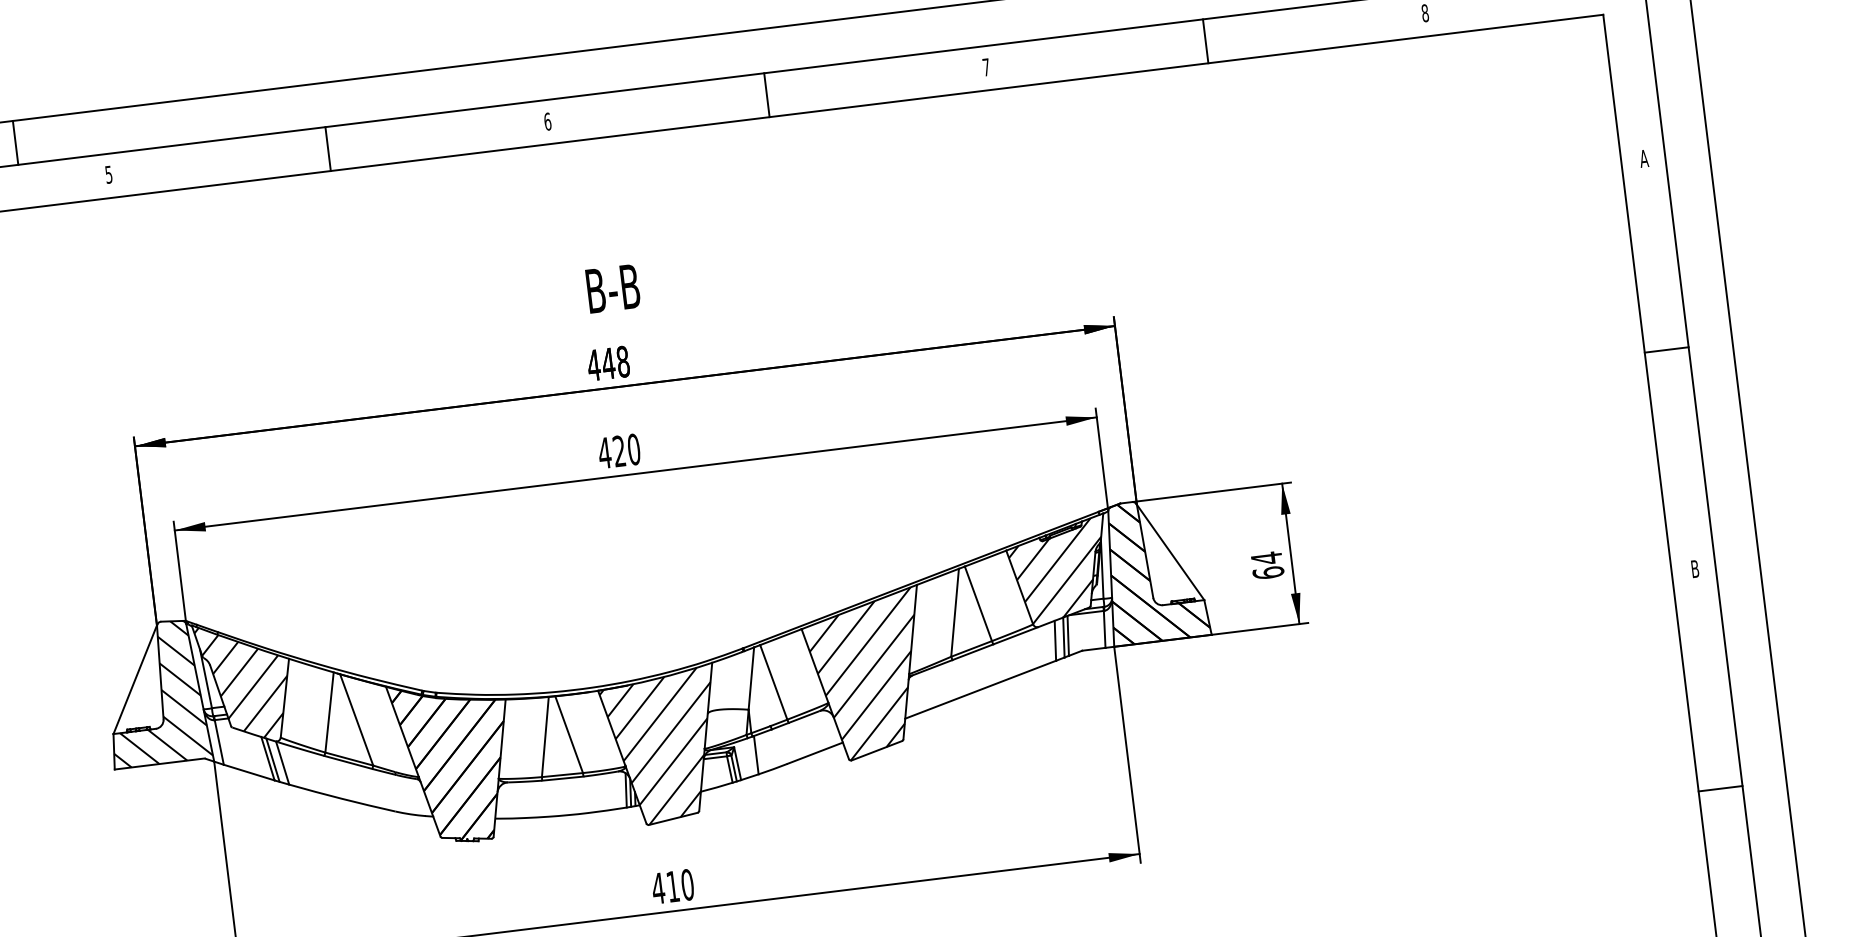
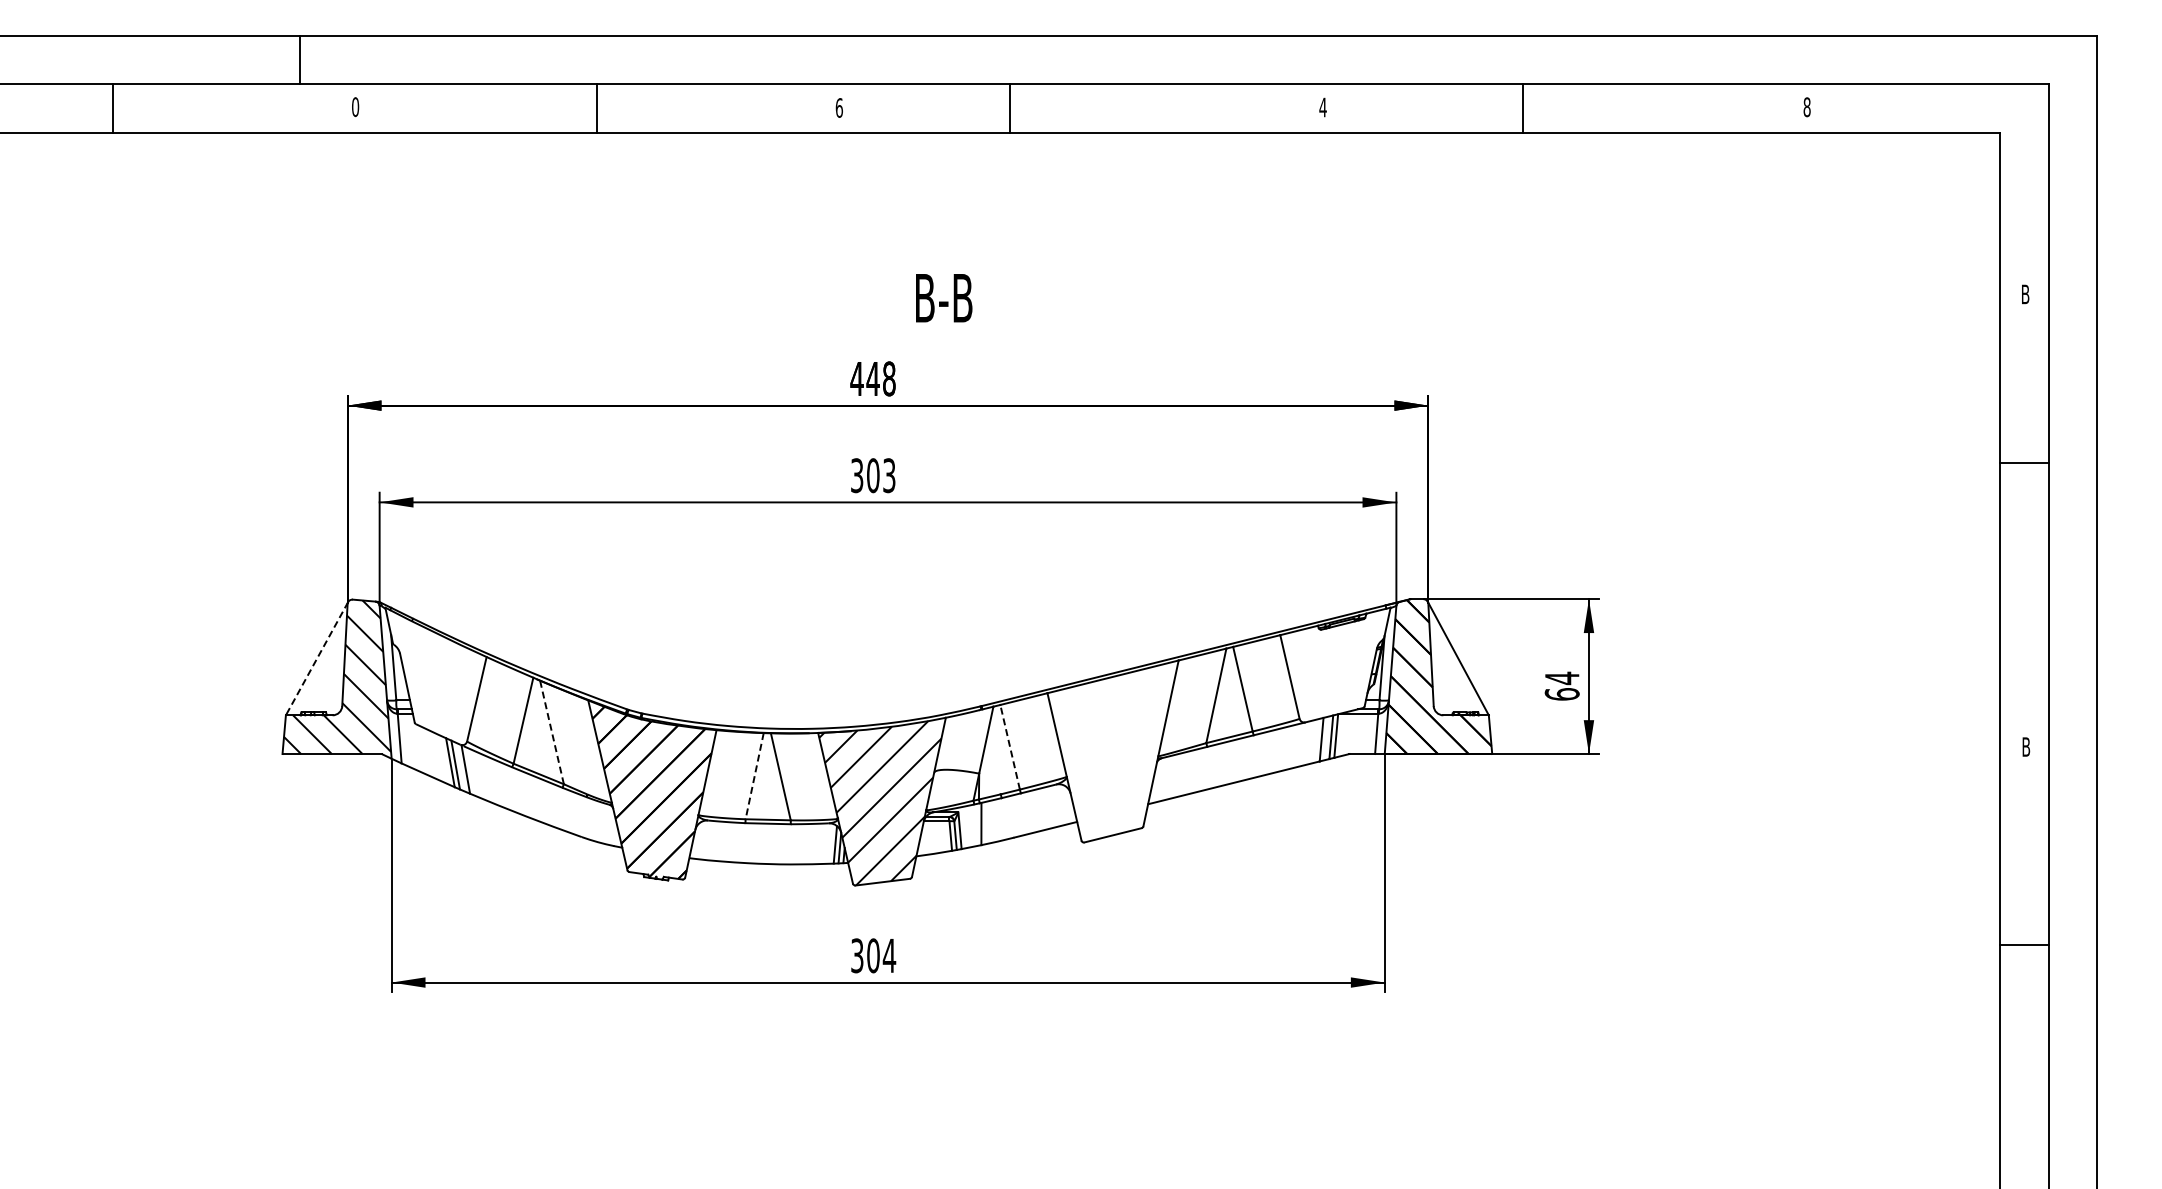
line: (1205, 41) -> (1522, 108), moved
text: (985, 67) -> (1322, 107), 7 -> 4
line: (767, 95) -> (1010, 108), moved
line: (15, 142) -> (300, 59), moved
text: (1644, 158) -> (2025, 294), A -> B
text: (108, 175) -> (355, 107), 5 -> 0
text: (613, 288) -> (944, 298), moved
line: (1666, 350) -> (2024, 463), moved
text: (618, 451) -> (872, 475), 420 -> 303
hatch: (1057, 571) -> (1333, 664), removed
hatch: (864, 676) -> (1109, 752), removed
line: (135, 678) -> (317, 658), solid -> dashed
hatch: (243, 681) -> (434, 675), removed
line: (774, 681) -> (1010, 746), solid -> dashed
line: (356, 719) -> (551, 731), solid -> dashed
line: (545, 737) -> (754, 776), solid -> dashed
line: (1720, 789) -> (2024, 945), moved
text: (673, 886) -> (873, 955), 410 -> 304

